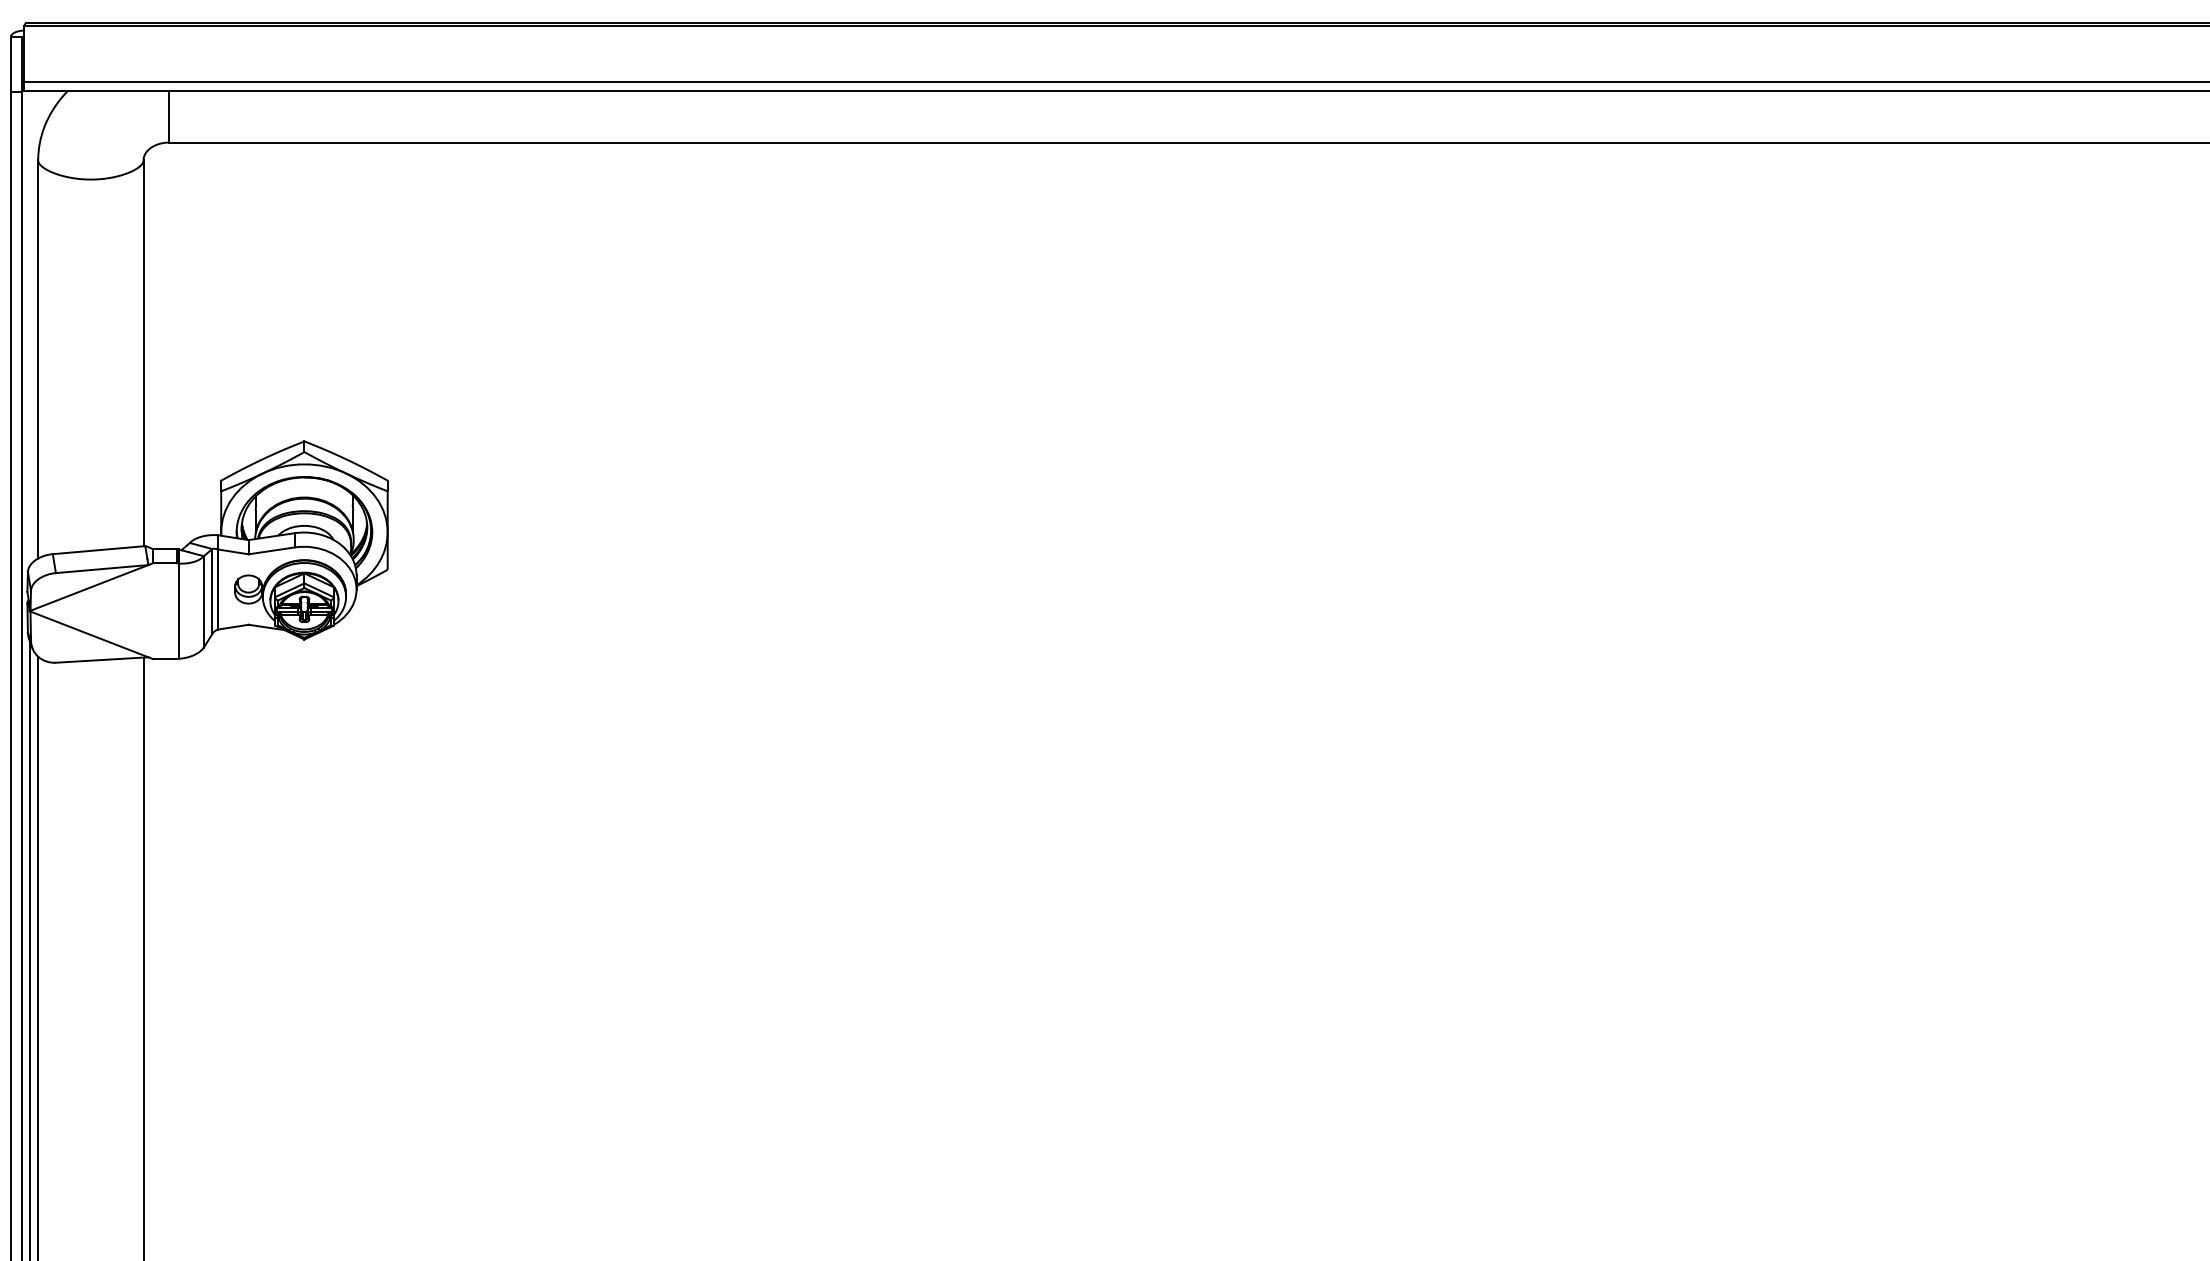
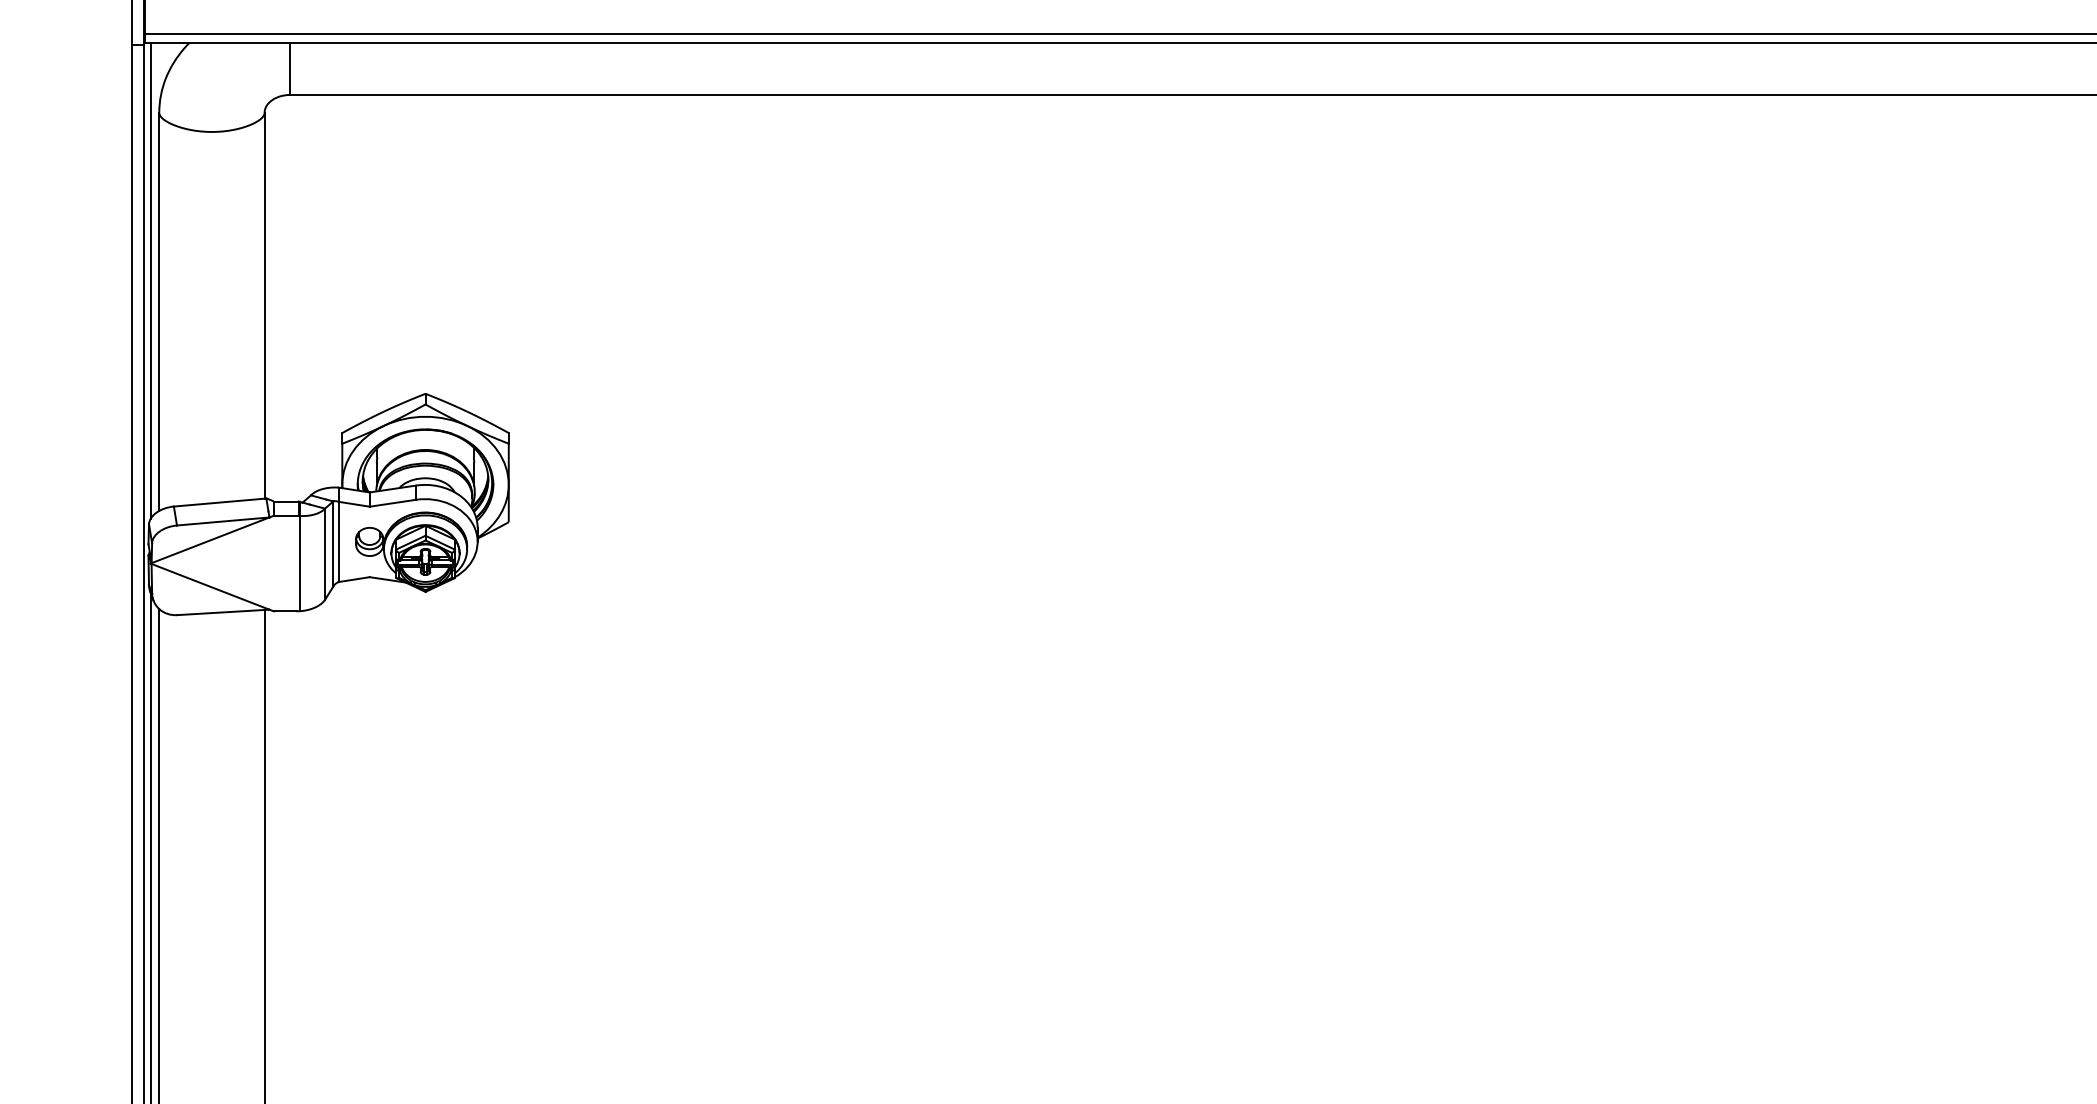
line: (29, 328) -> (150, 280), added

